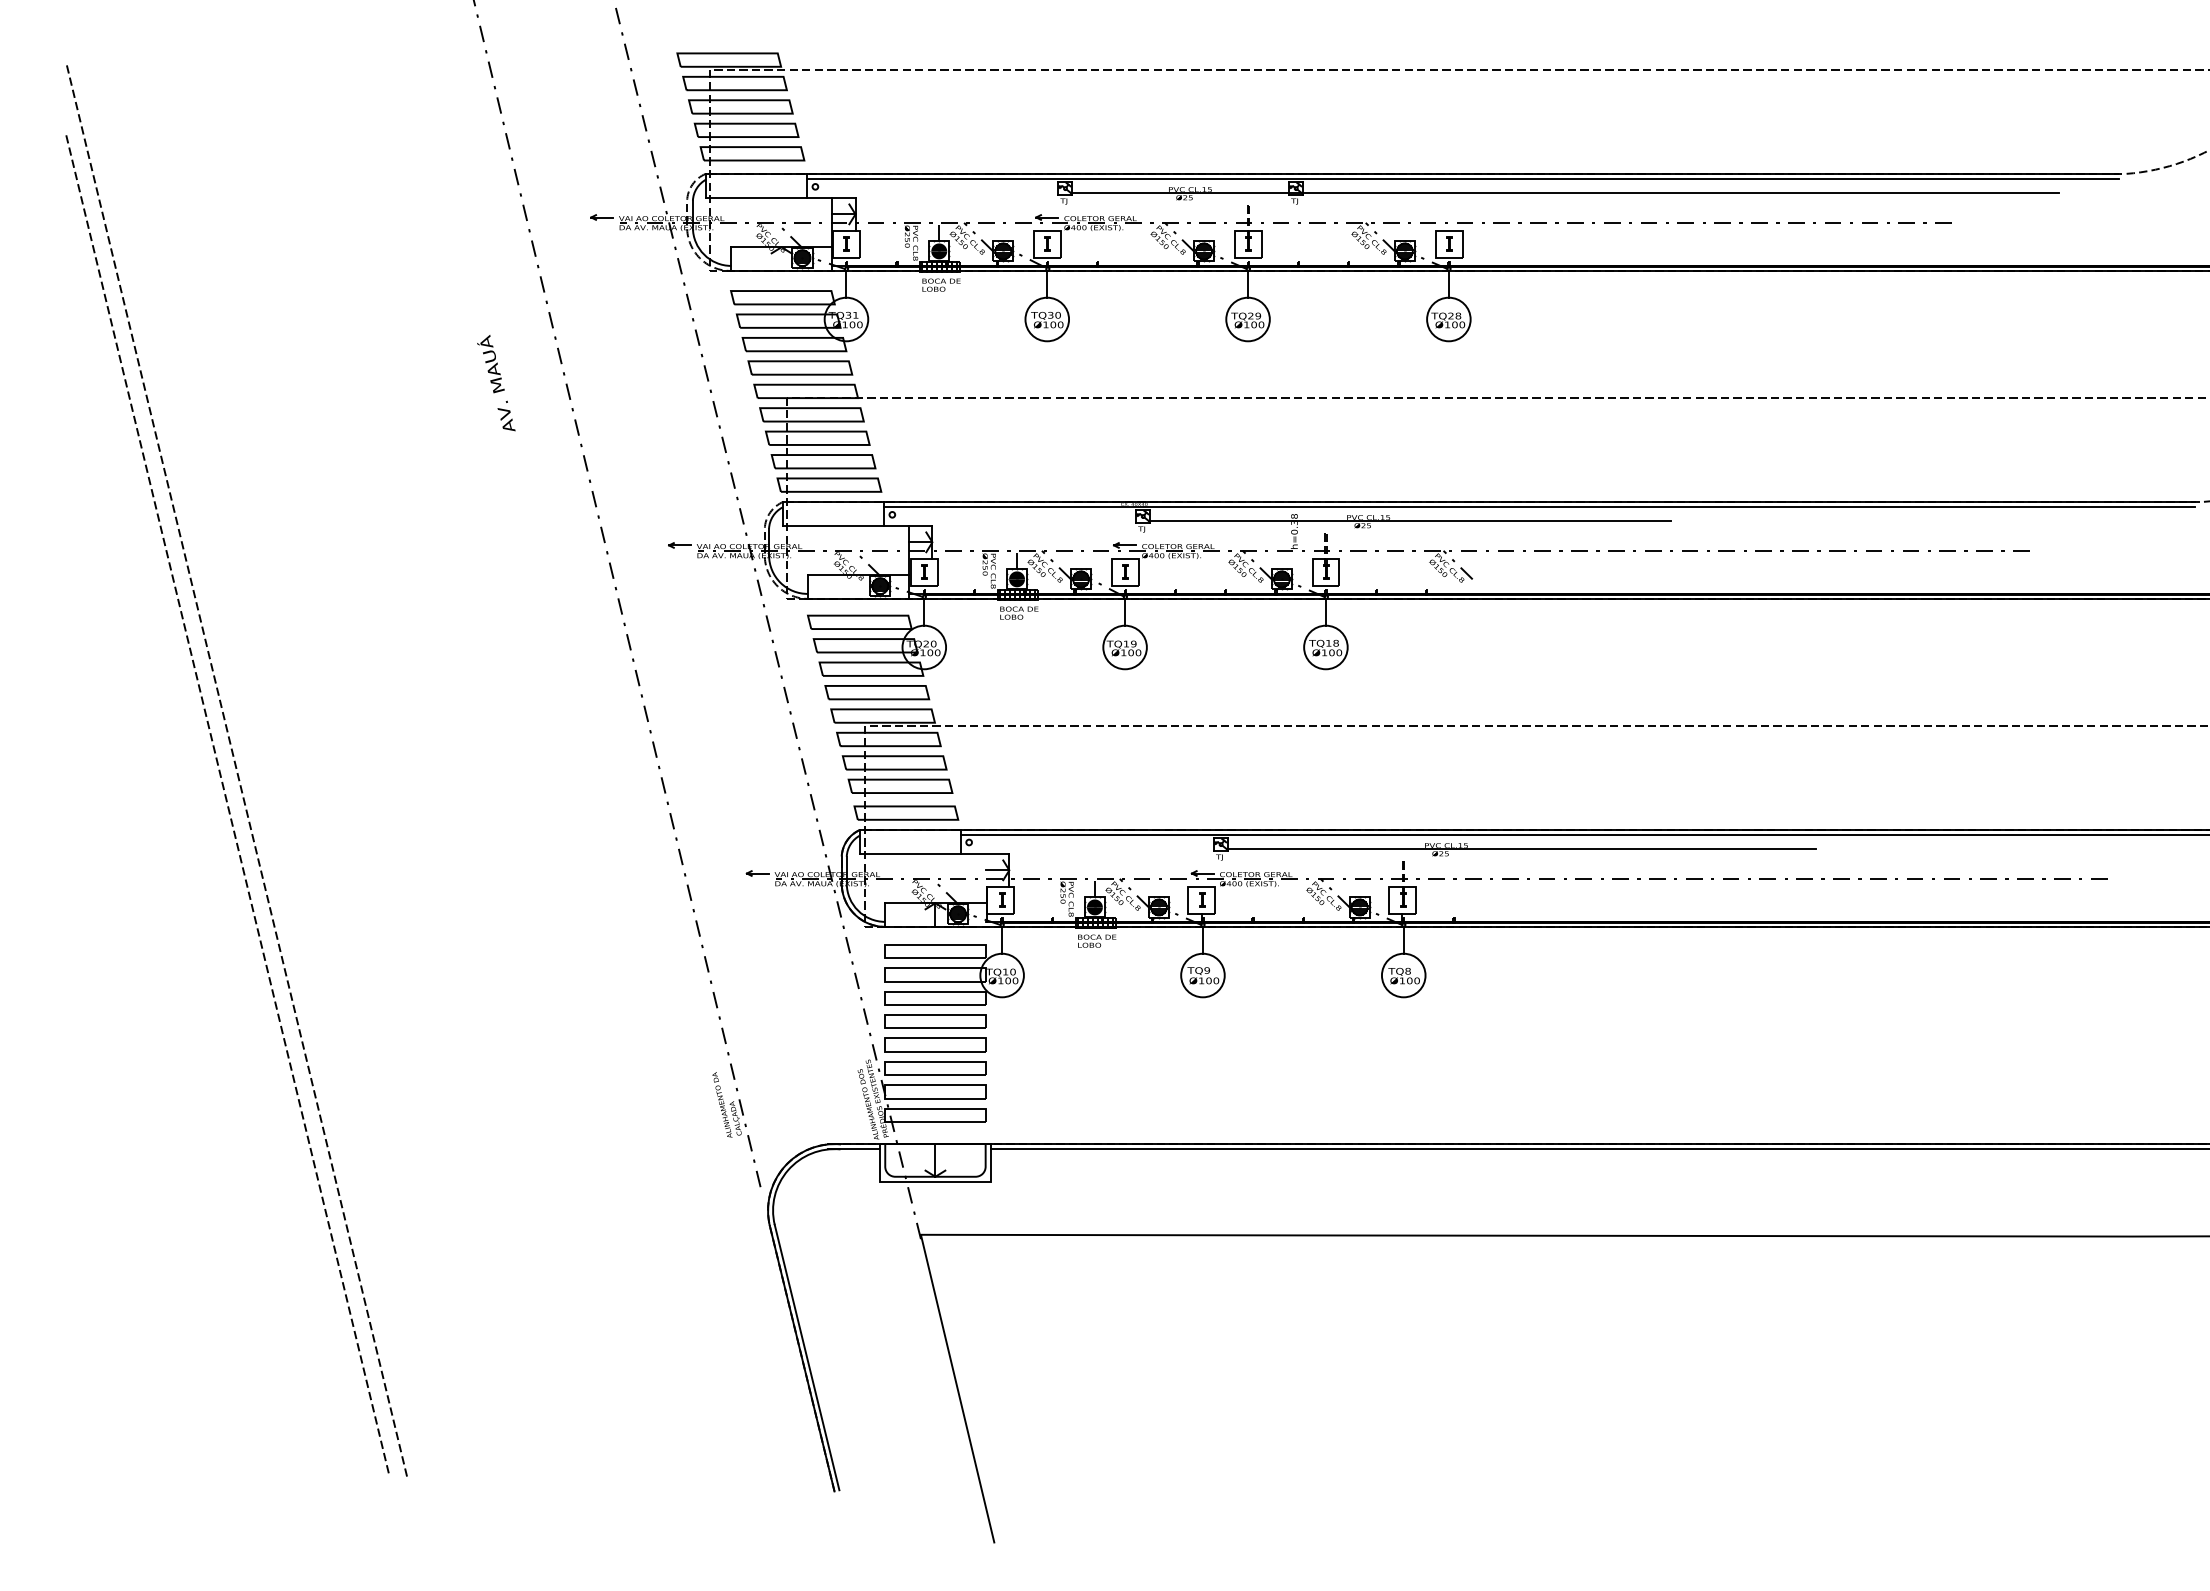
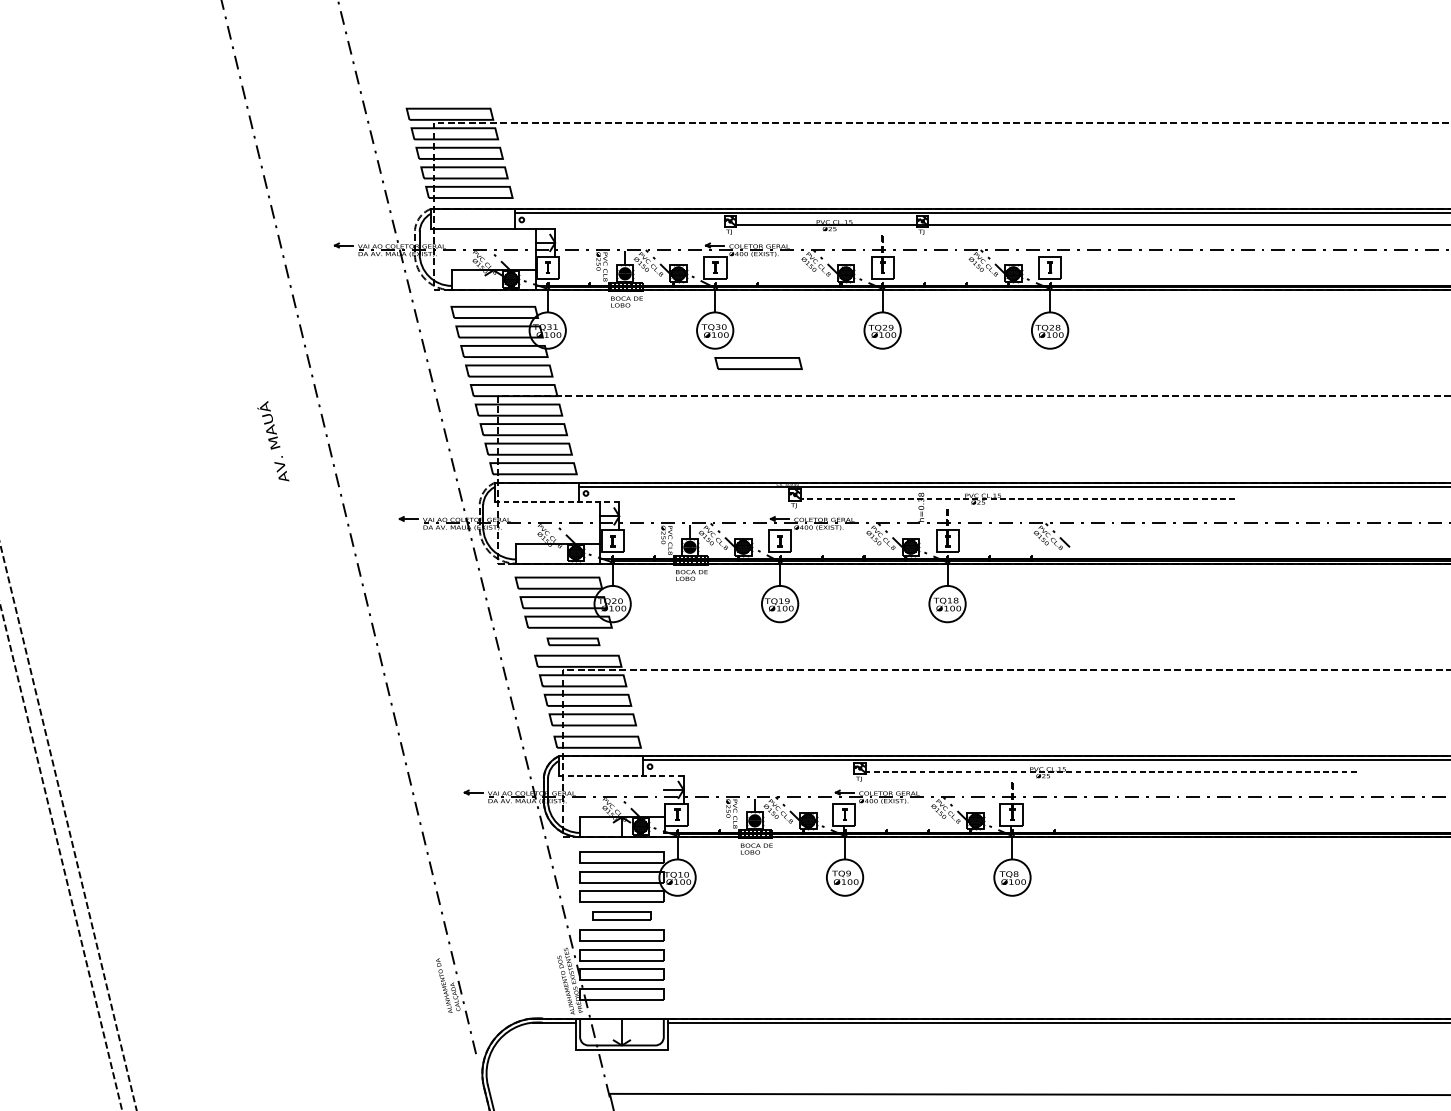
part: (1099, 358) -> (758, 363), added
text: (496, 383) -> (273, 441), moved
line: (1409, 520) -> (1017, 498), solid -> dashed
line: (857, 525) -> (556, 502), solid -> dashed
part: (877, 692) -> (573, 641), size x0.6
line: (1521, 849) -> (1110, 772), solid -> dashed
line: (934, 853) -> (621, 775), solid -> dashed
part: (935, 1021) -> (621, 915), size x0.7

